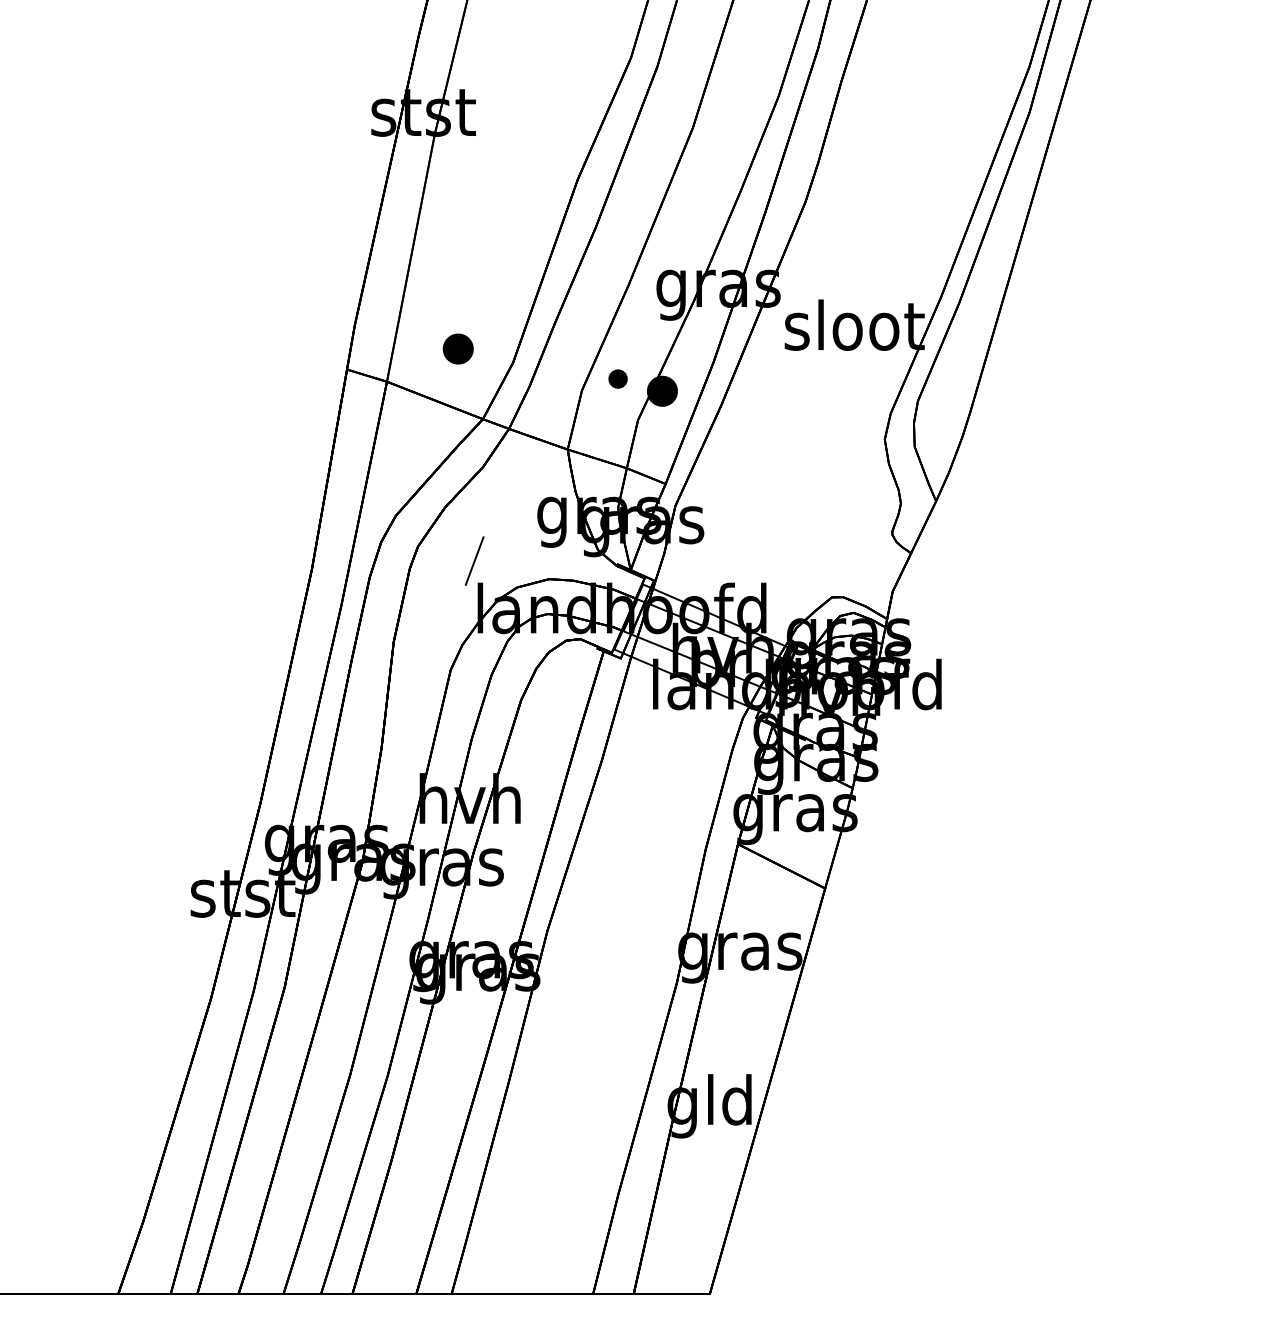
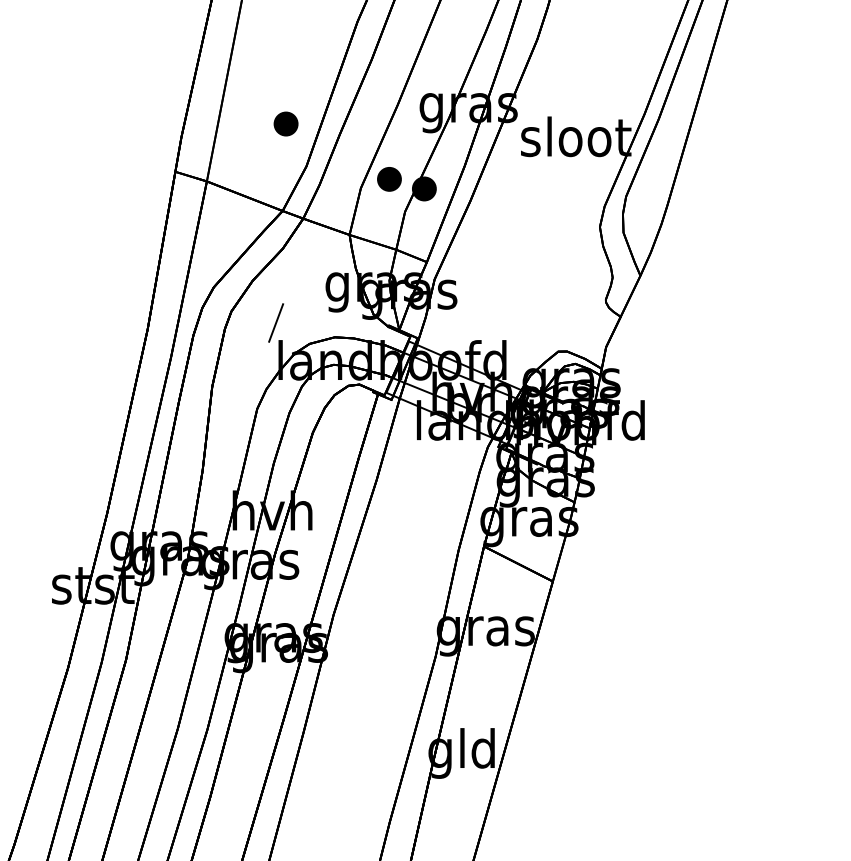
part: (457, 348) -> (285, 123), moved
part: (617, 378) -> (388, 178), size x1.67

